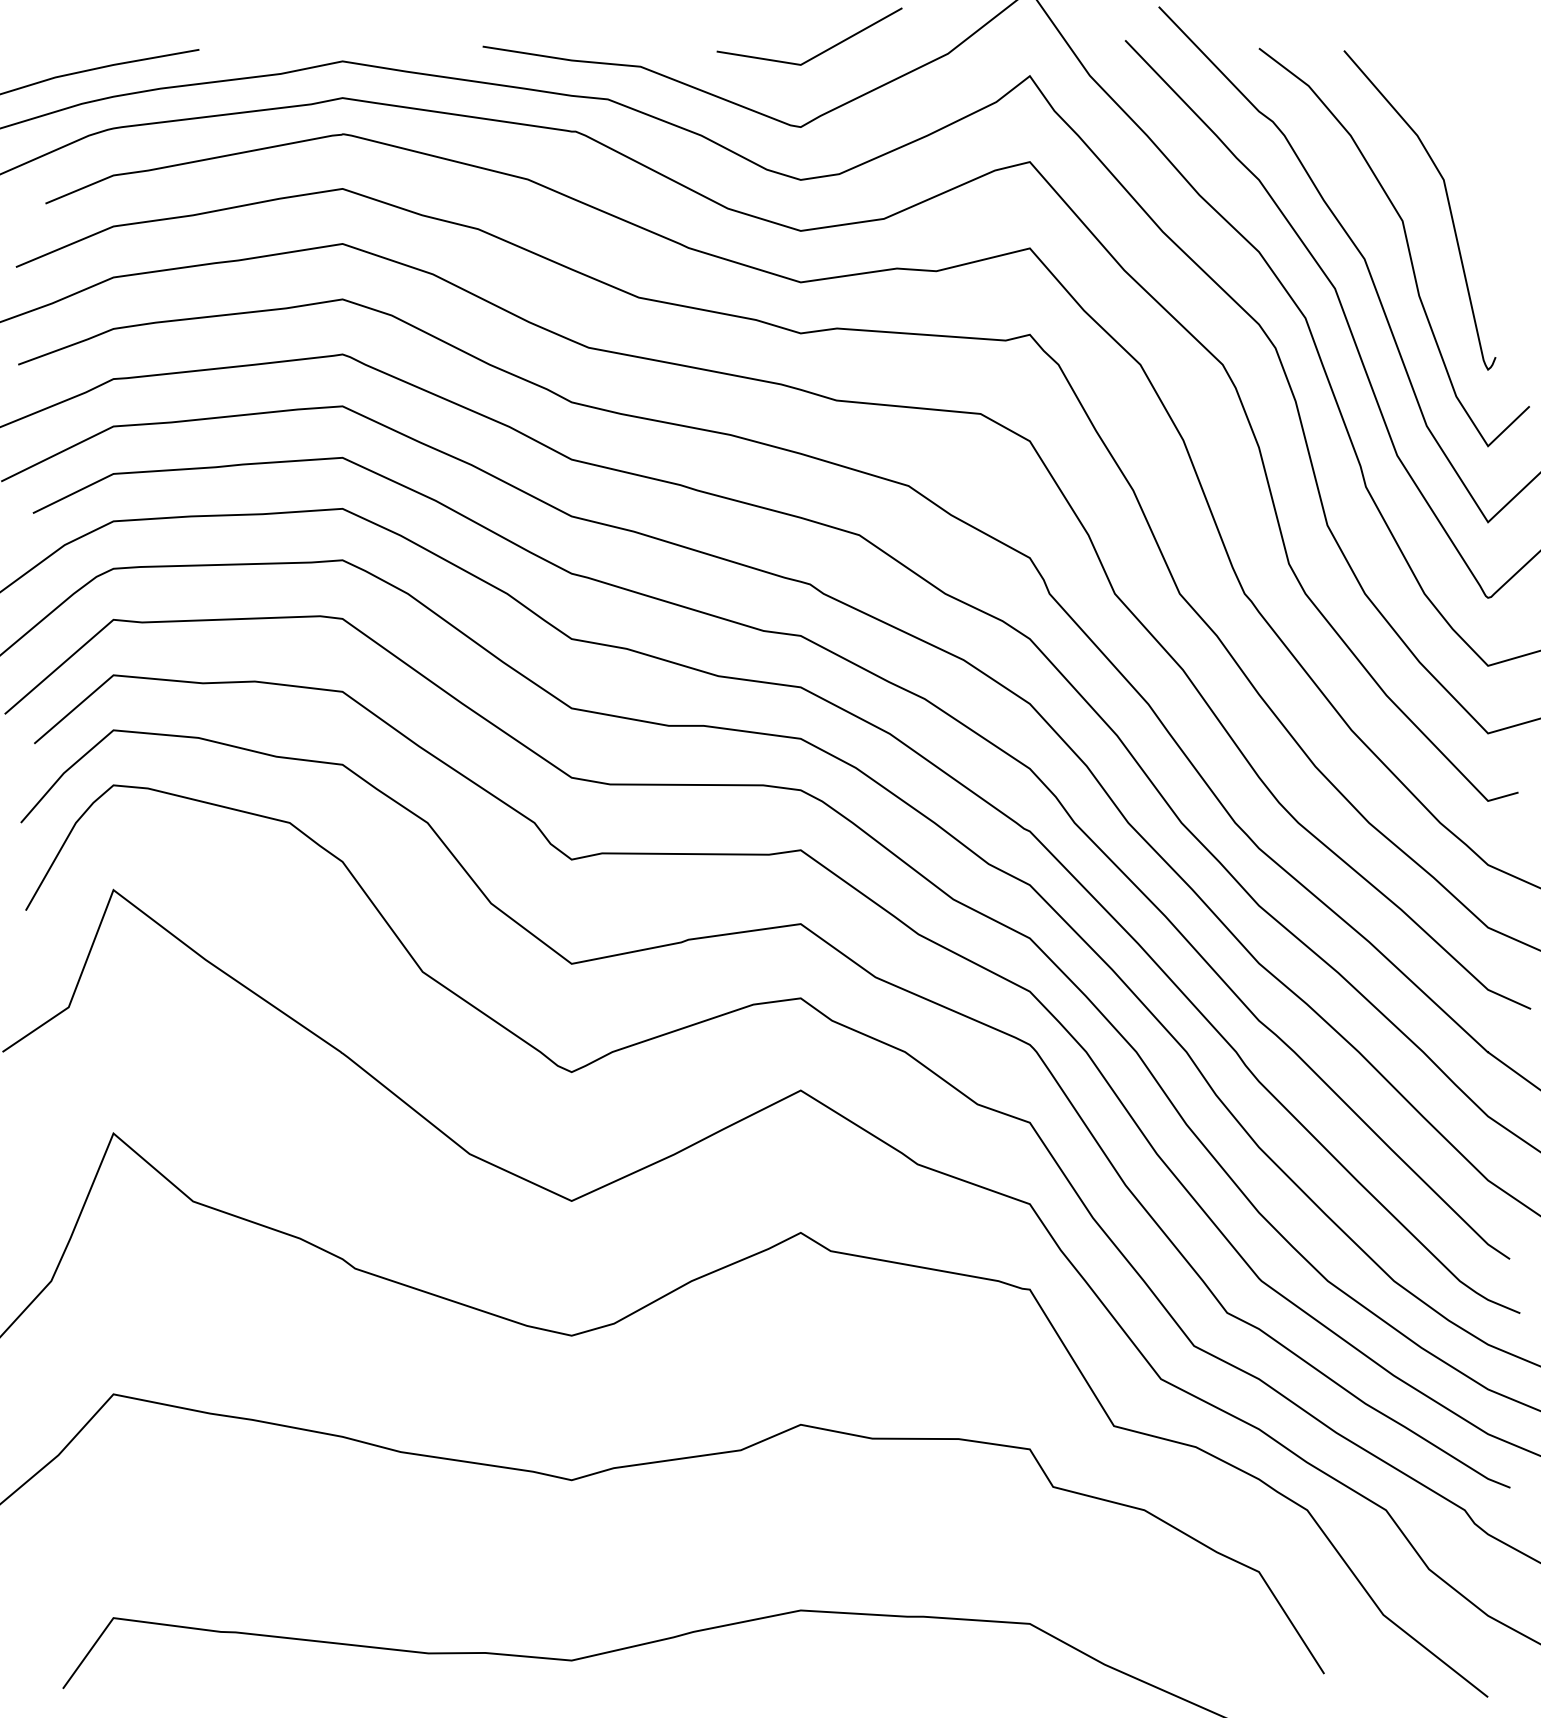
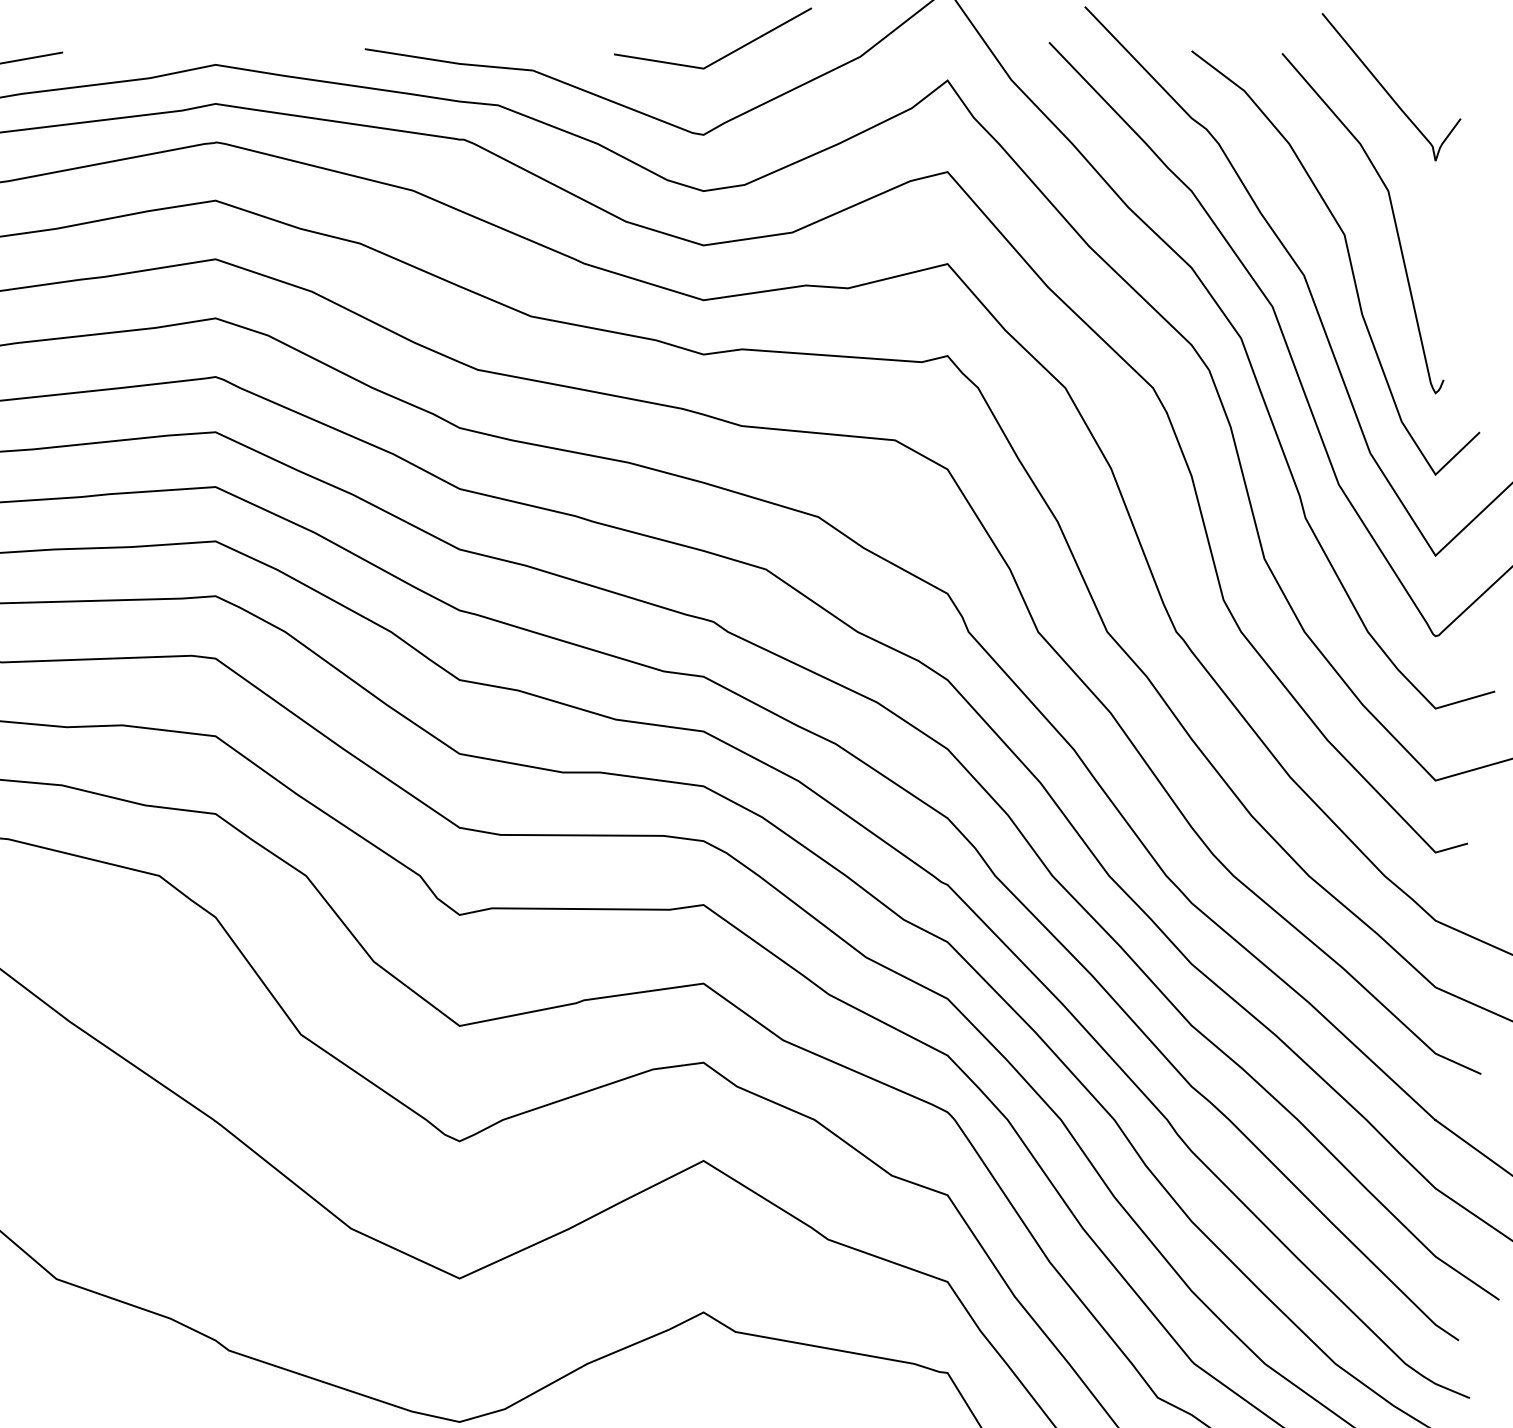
curve: (1442, 85) -> (1387, 90), added

